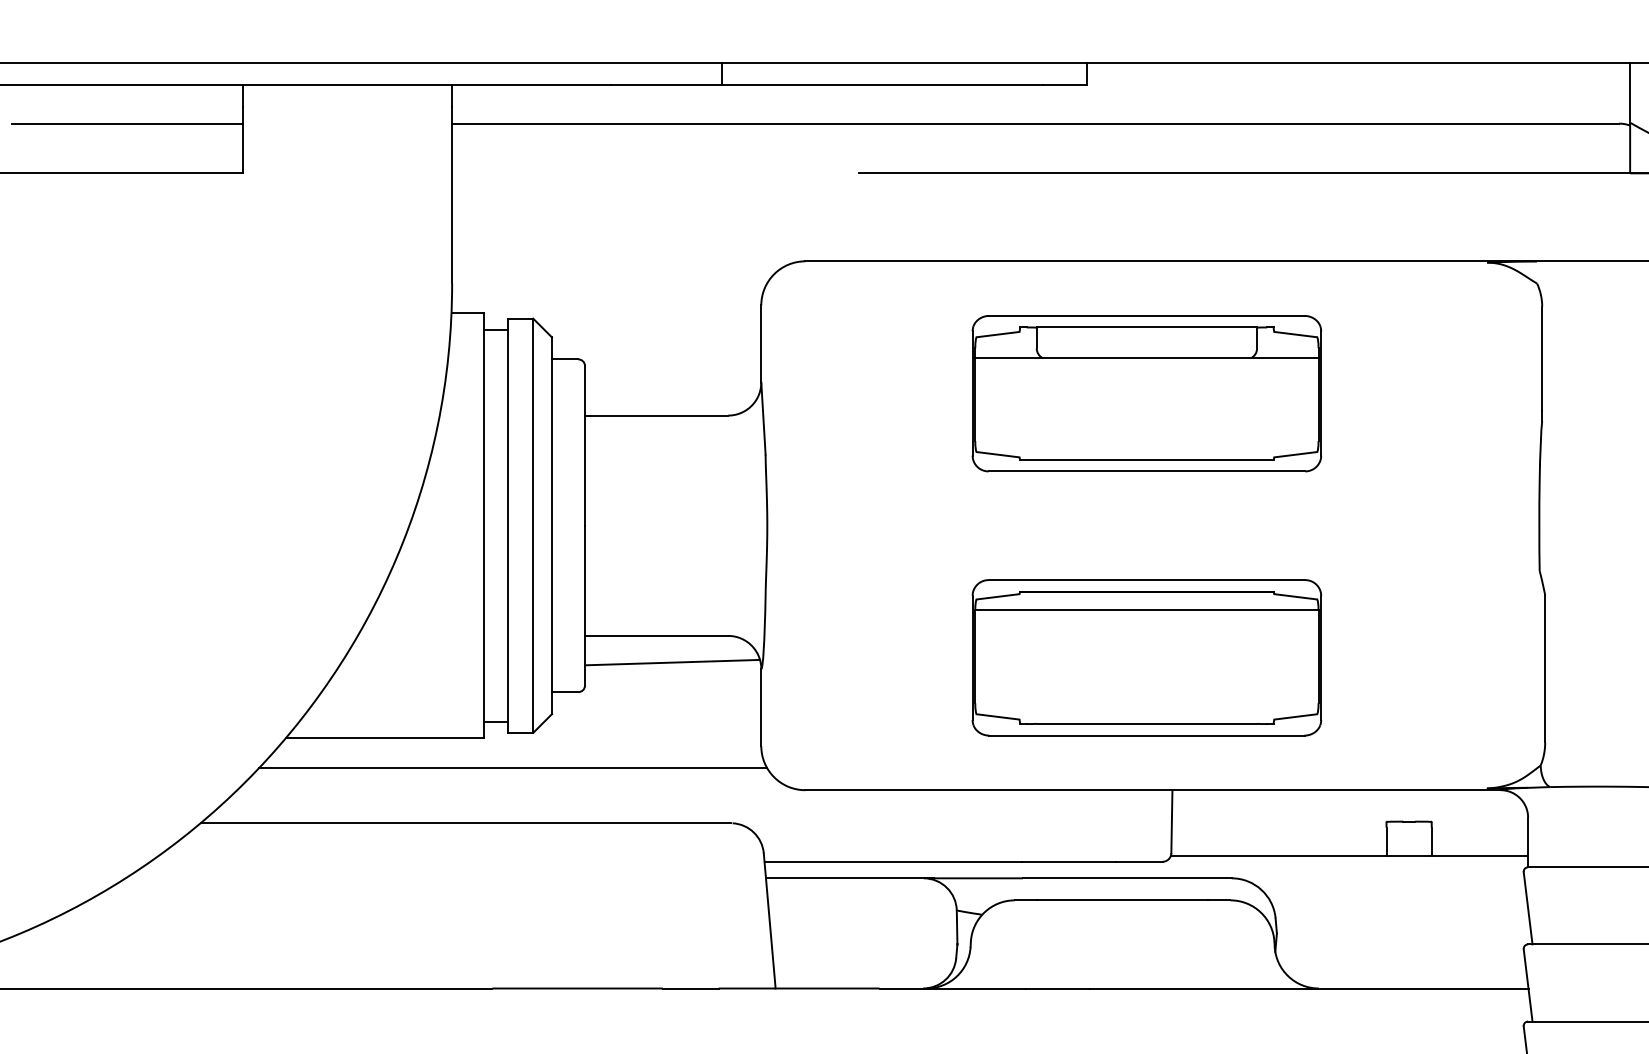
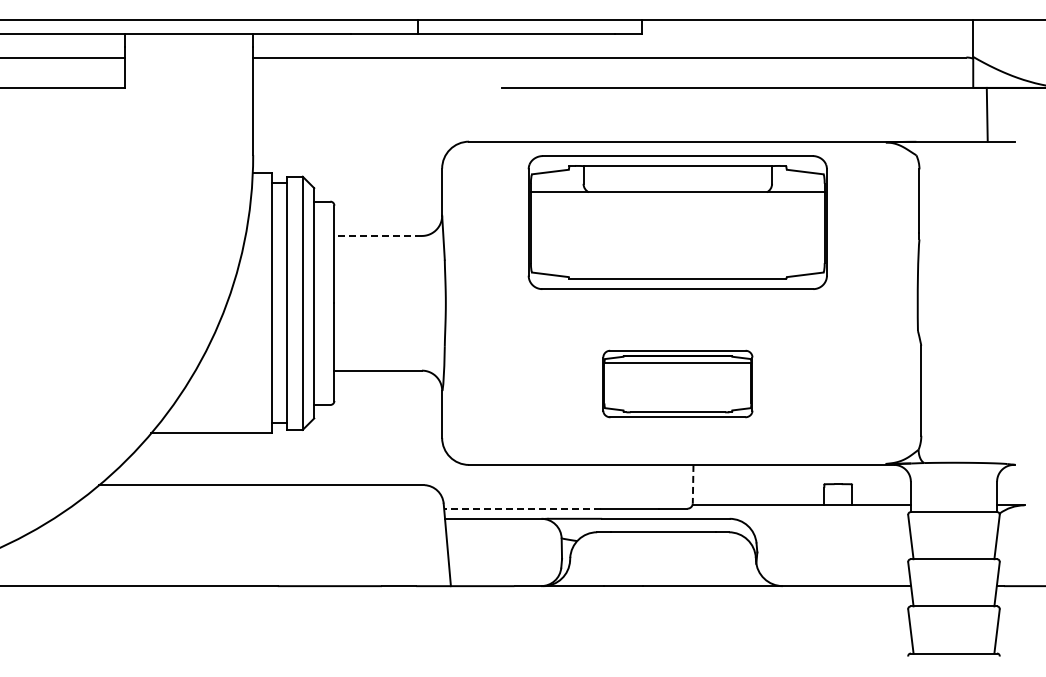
part: (1146, 393) -> (677, 222), size x1.4
line: (657, 414) -> (378, 235), solid -> dashed
part: (1146, 656) -> (677, 383), size x0.7
line: (671, 661) -> (387, 386), removed
line: (513, 768) -> (290, 451), removed
line: (1172, 822) -> (693, 484), solid -> dashed
line: (892, 861) -> (522, 508), solid -> dashed

